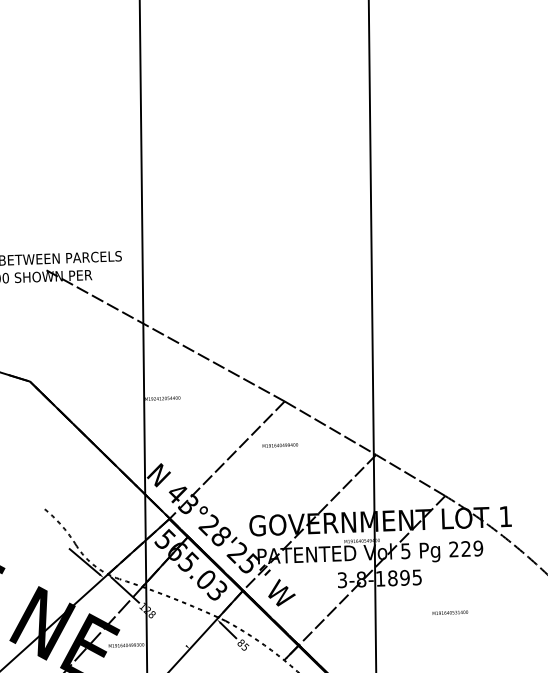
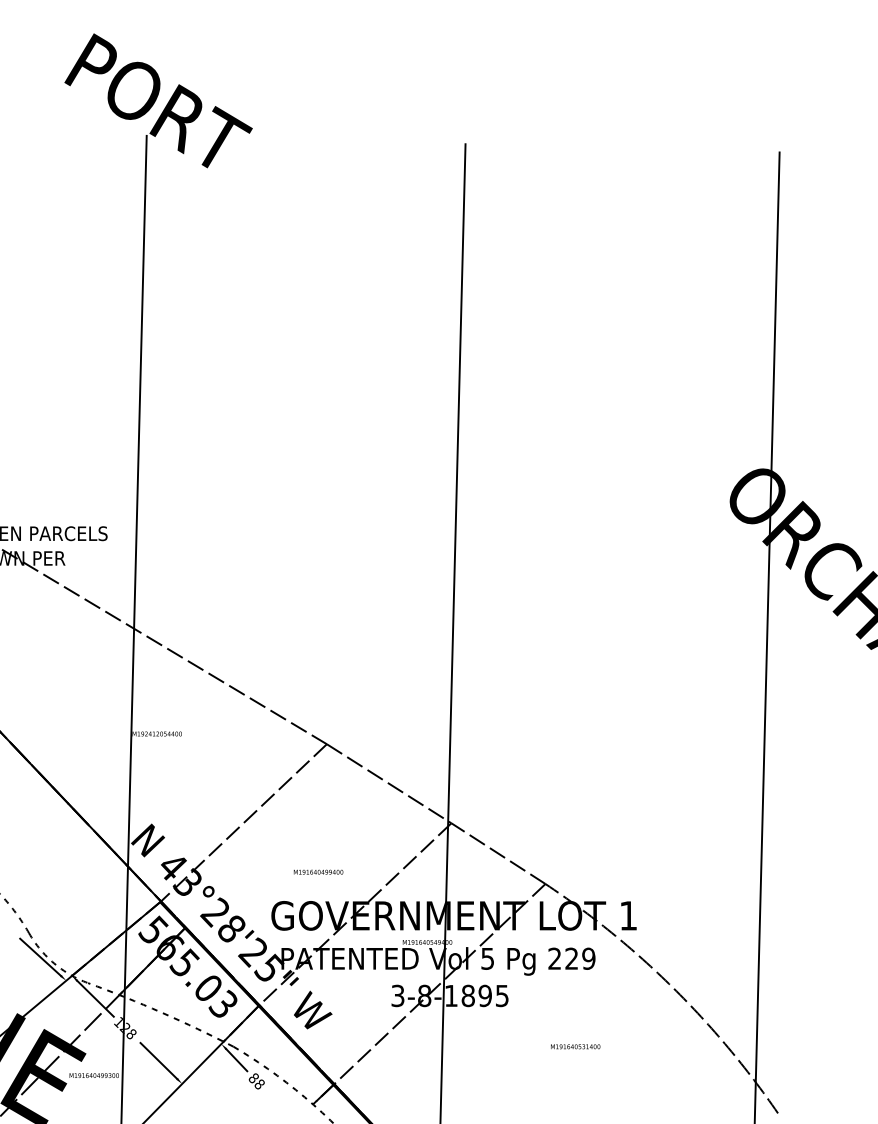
text: (280, 444) -> (318, 871), moved
text: (450, 612) -> (575, 1046), moved
line: (172, 632) -> (158, 1060), added
text: (245, 646) -> (259, 1083), 85 -> 88

